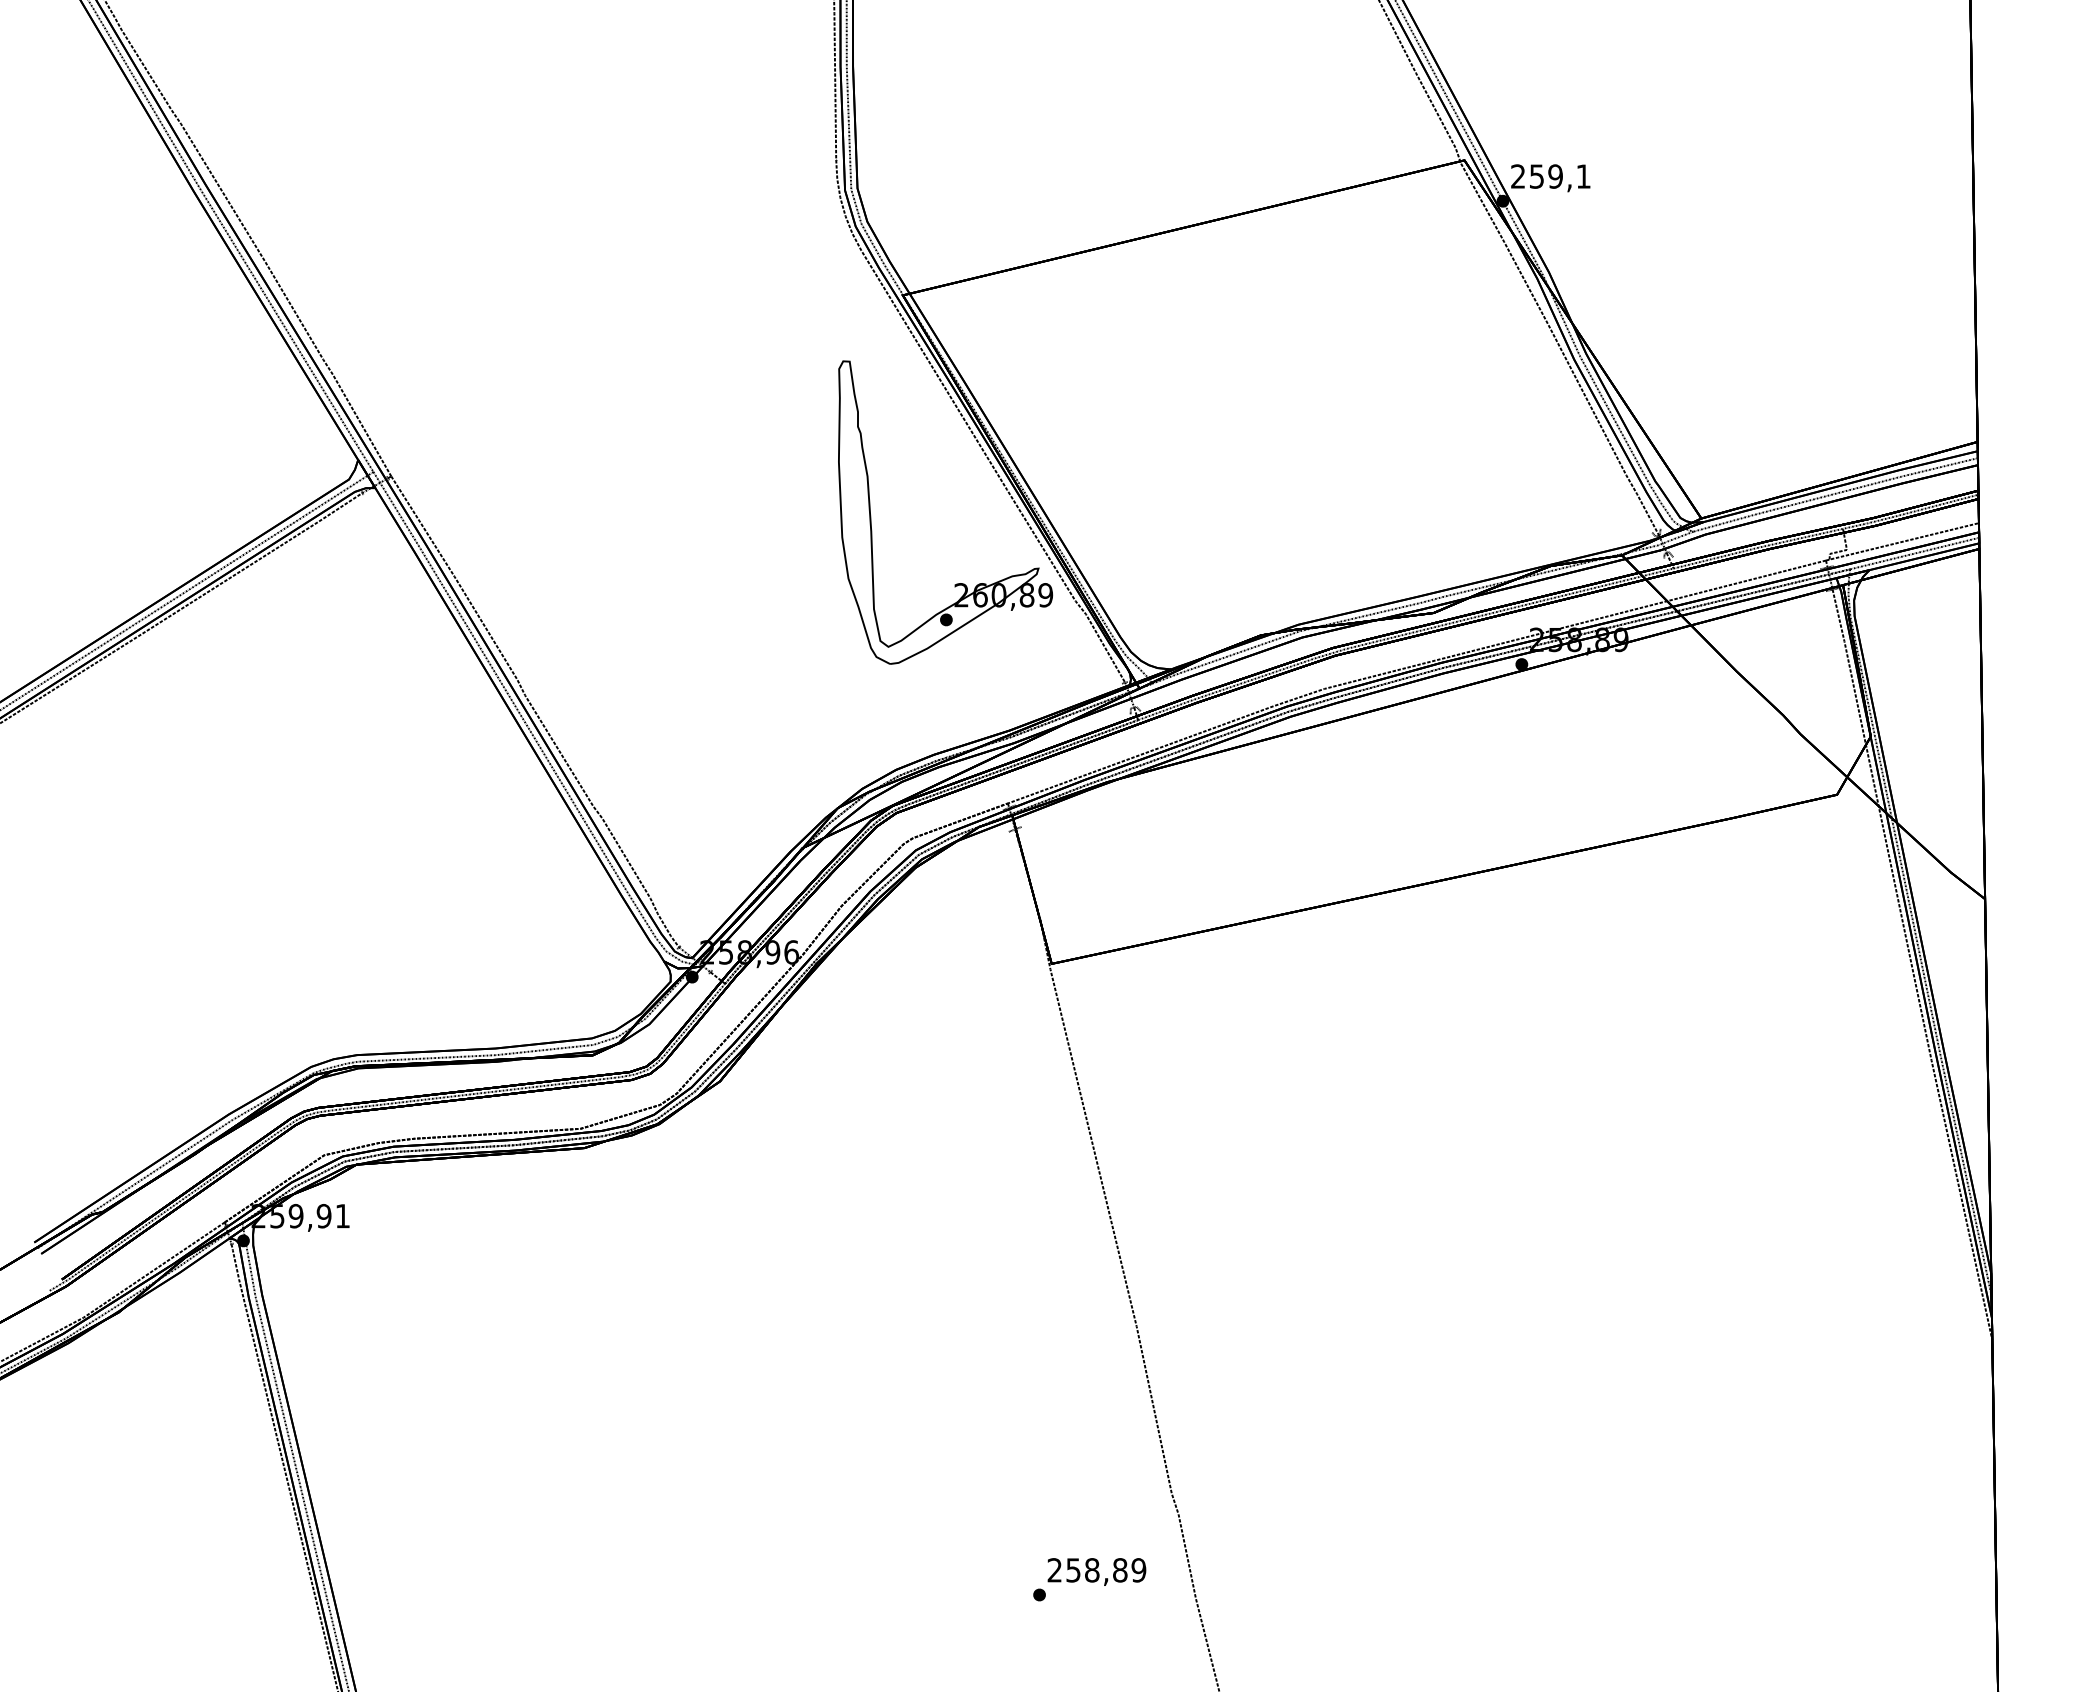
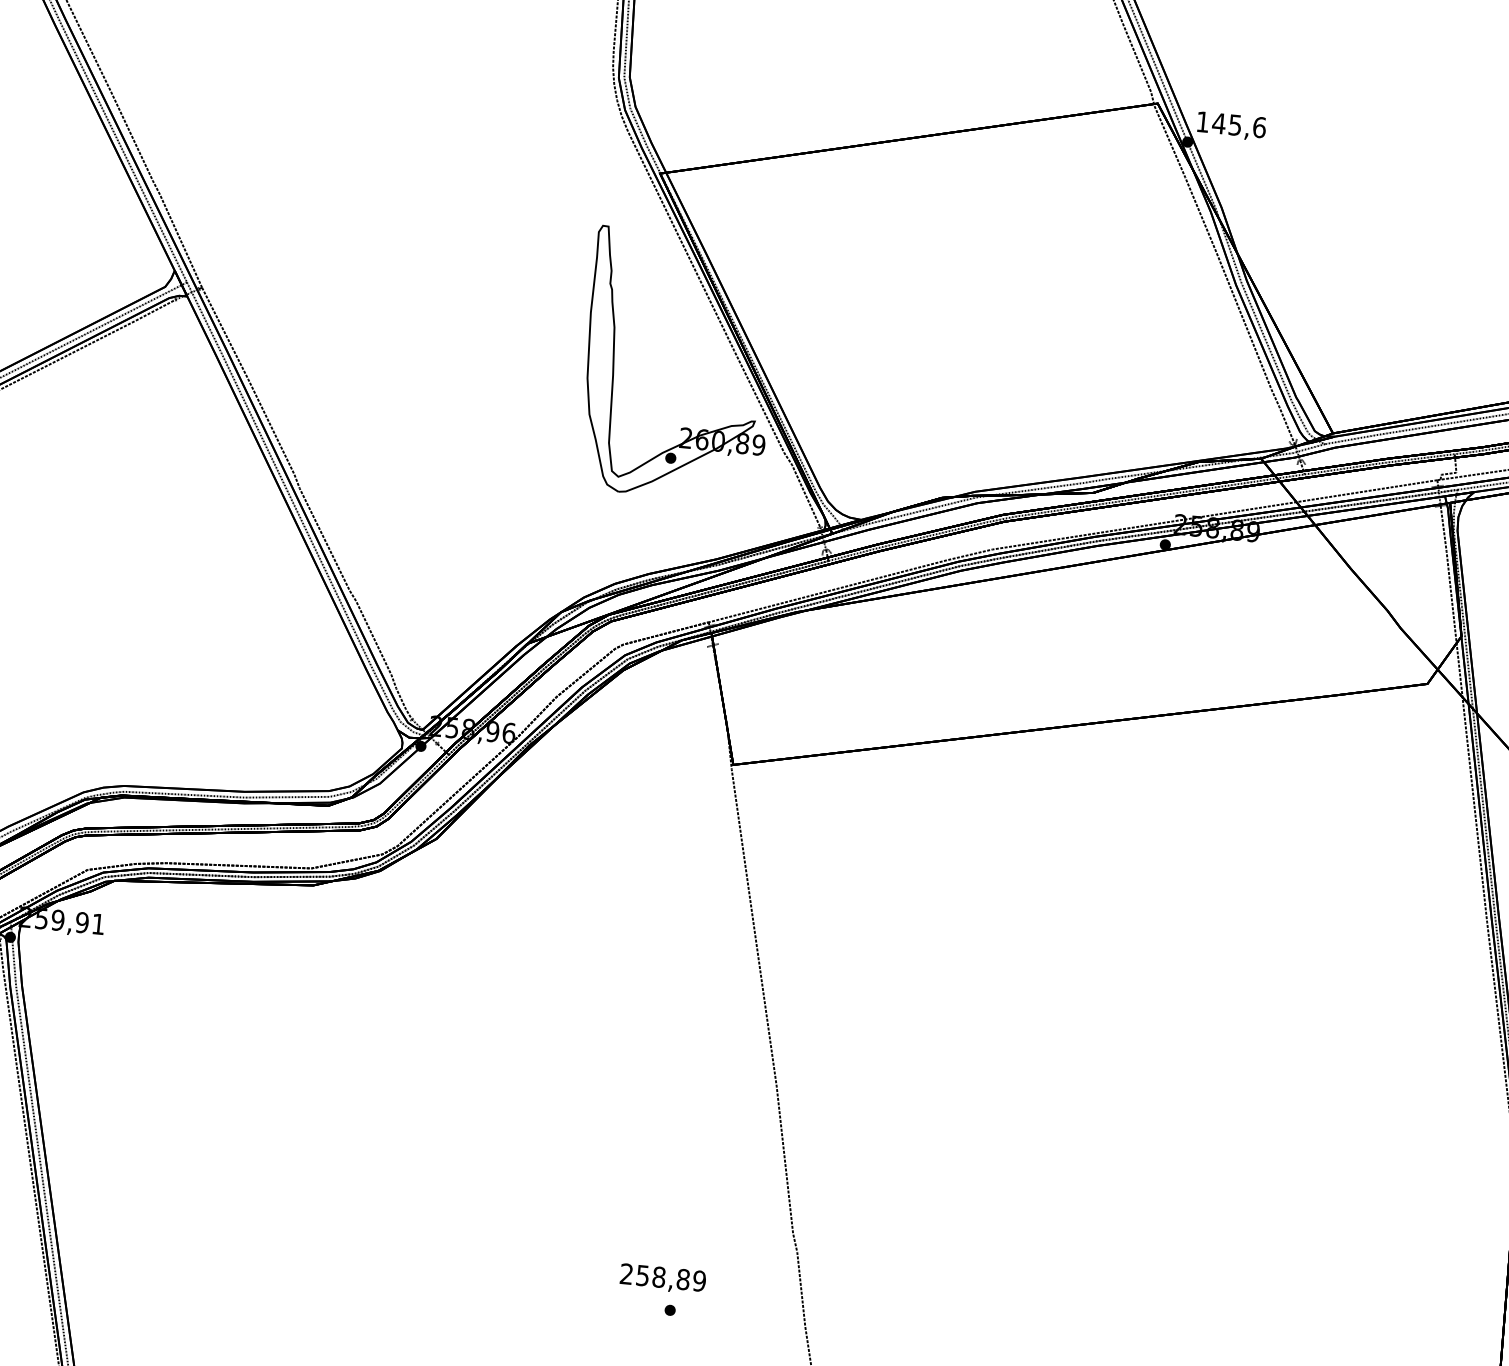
text: (1551, 176) -> (1231, 124), 259,1 -> 145,6
text: (1096, 1571) -> (662, 1278), moved

